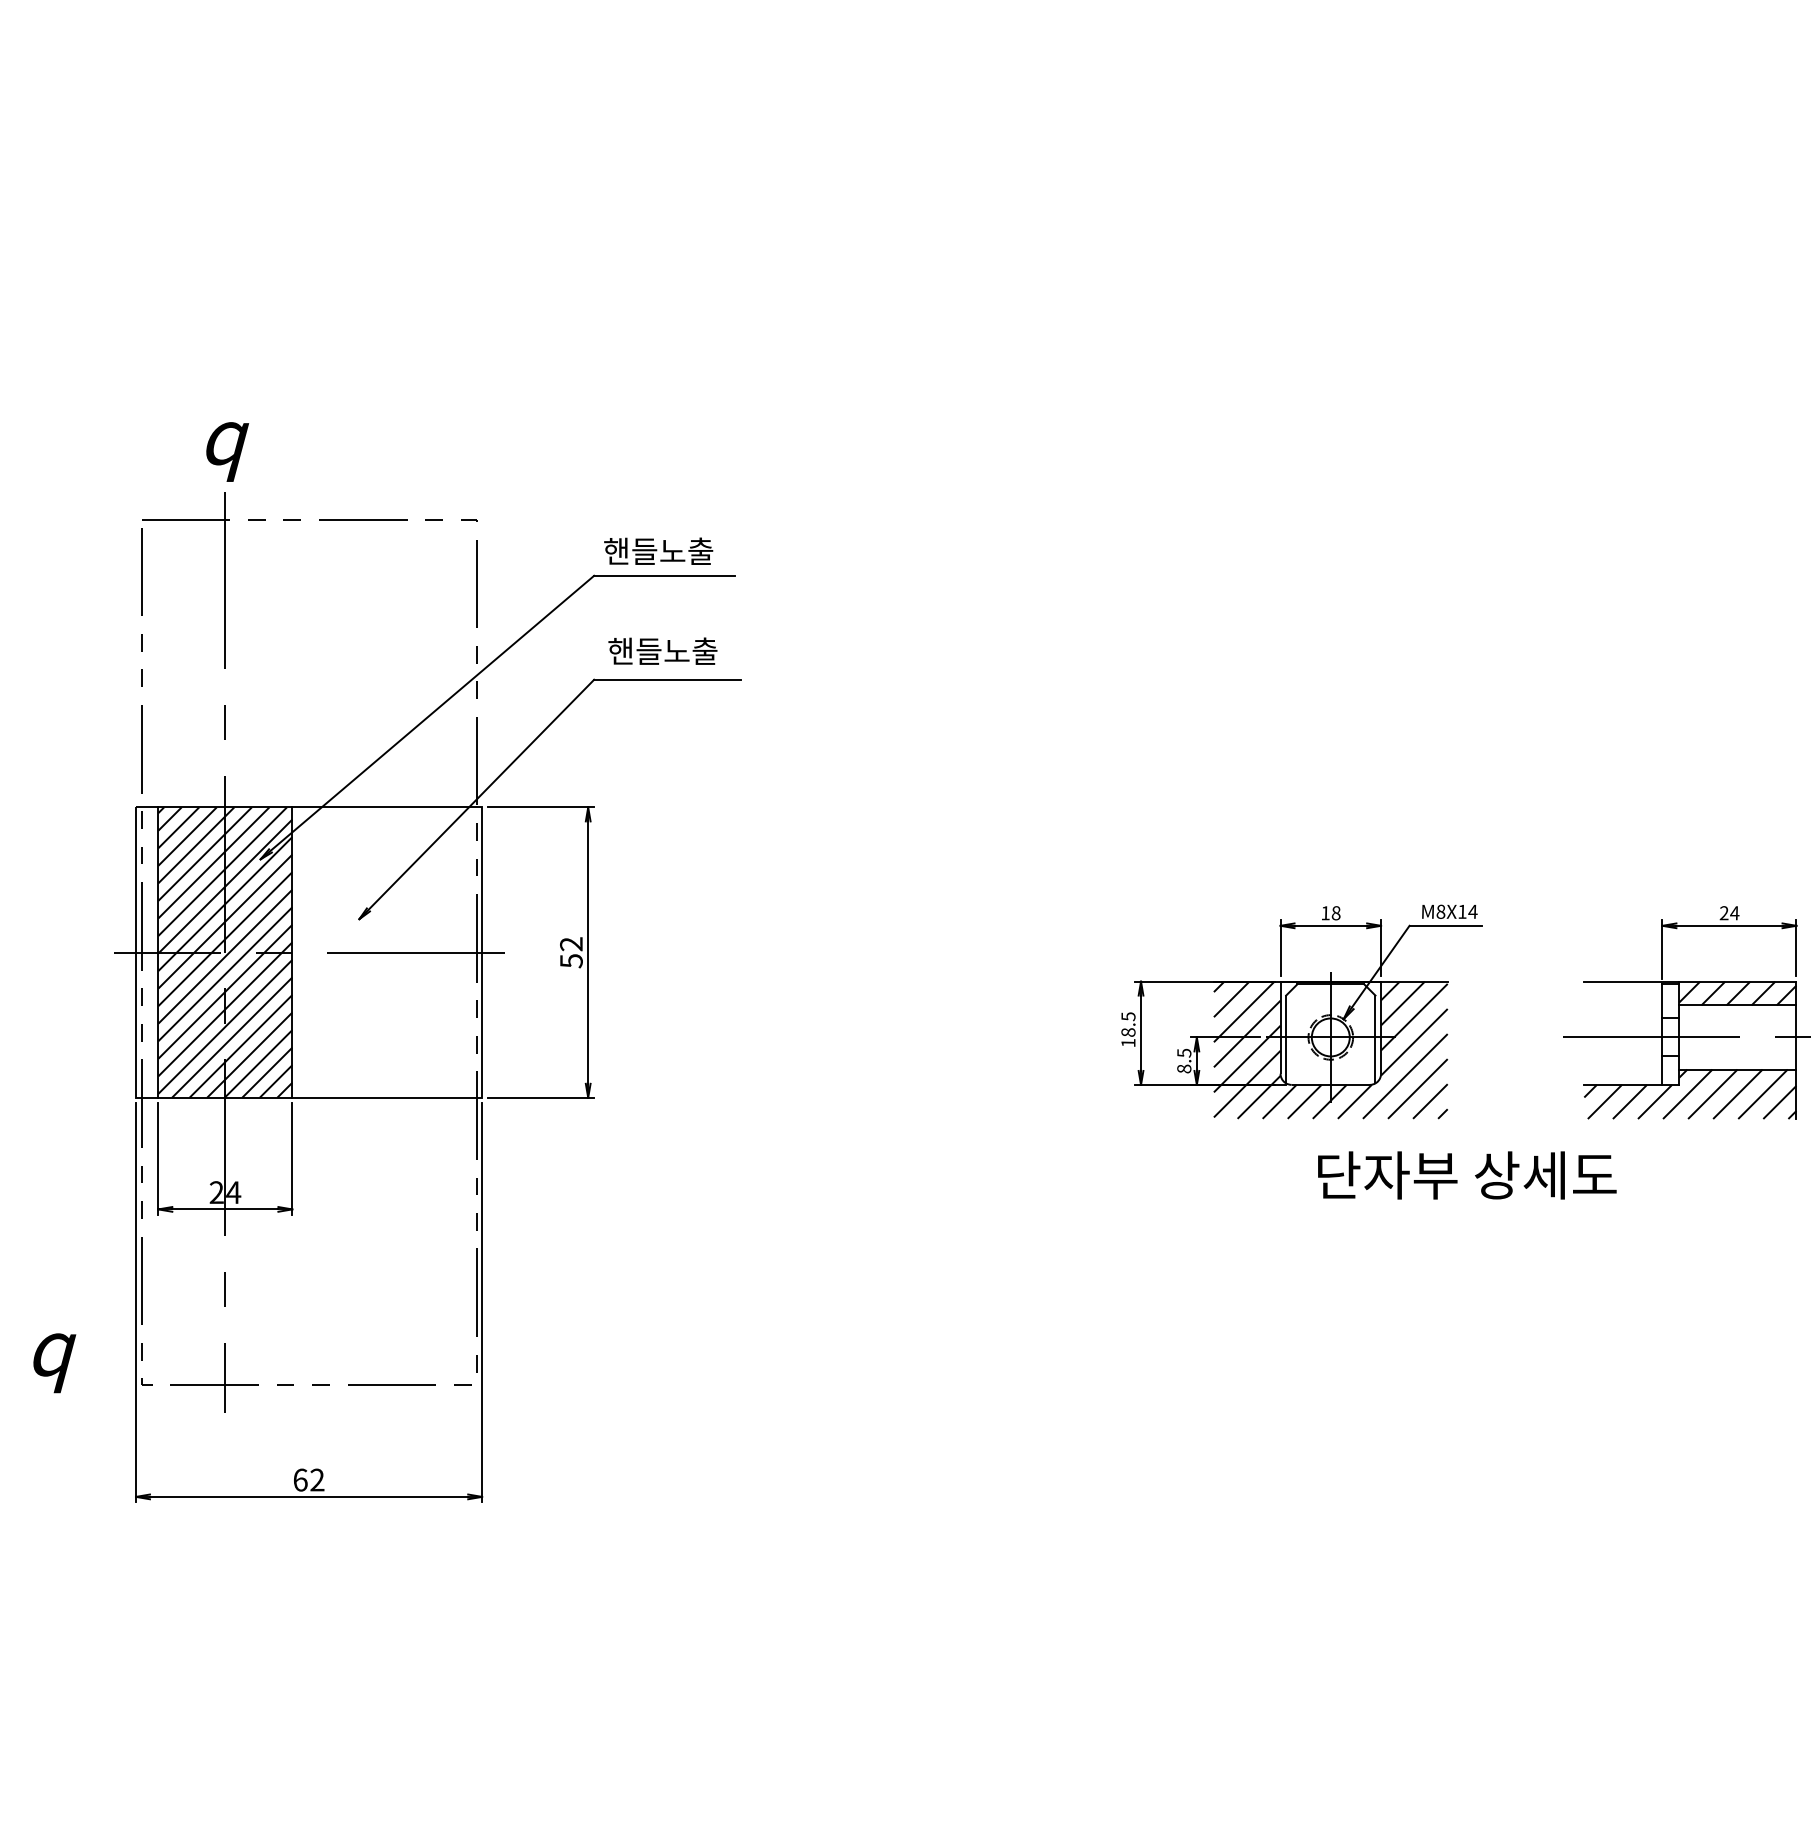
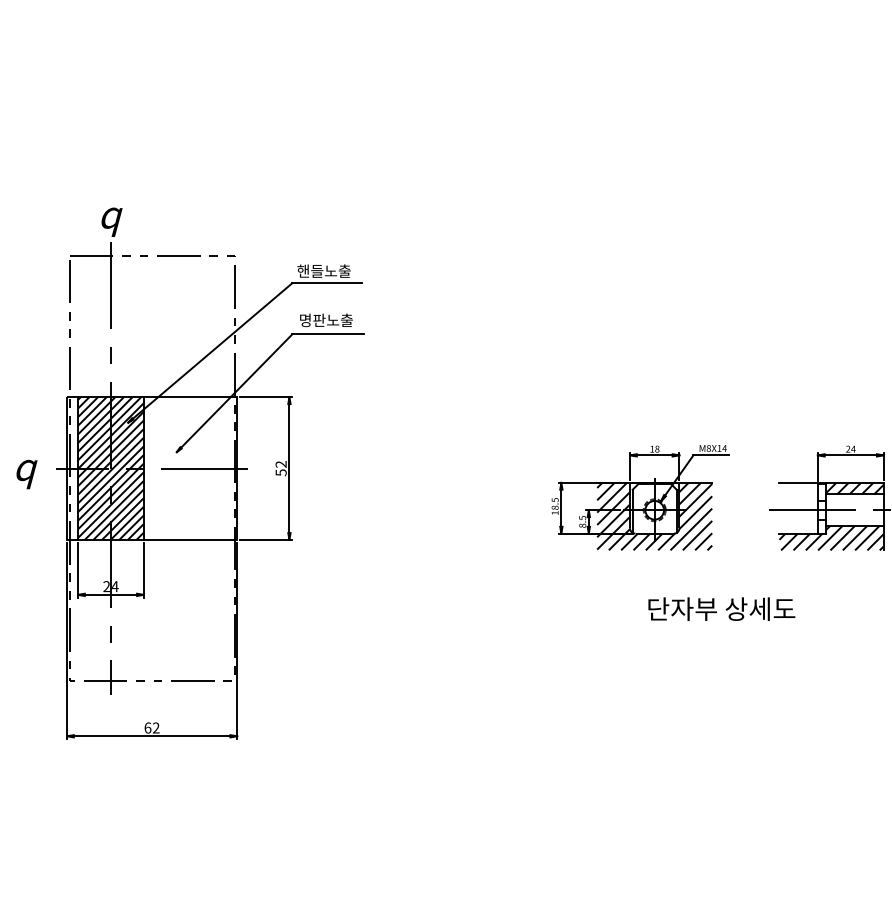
text: (635, 651) -> (312, 320), 핸들노출 -> 명판노출
text: (1466, 1174) -> (721, 608), moved
text: (53, 1363) -> (26, 474), moved

